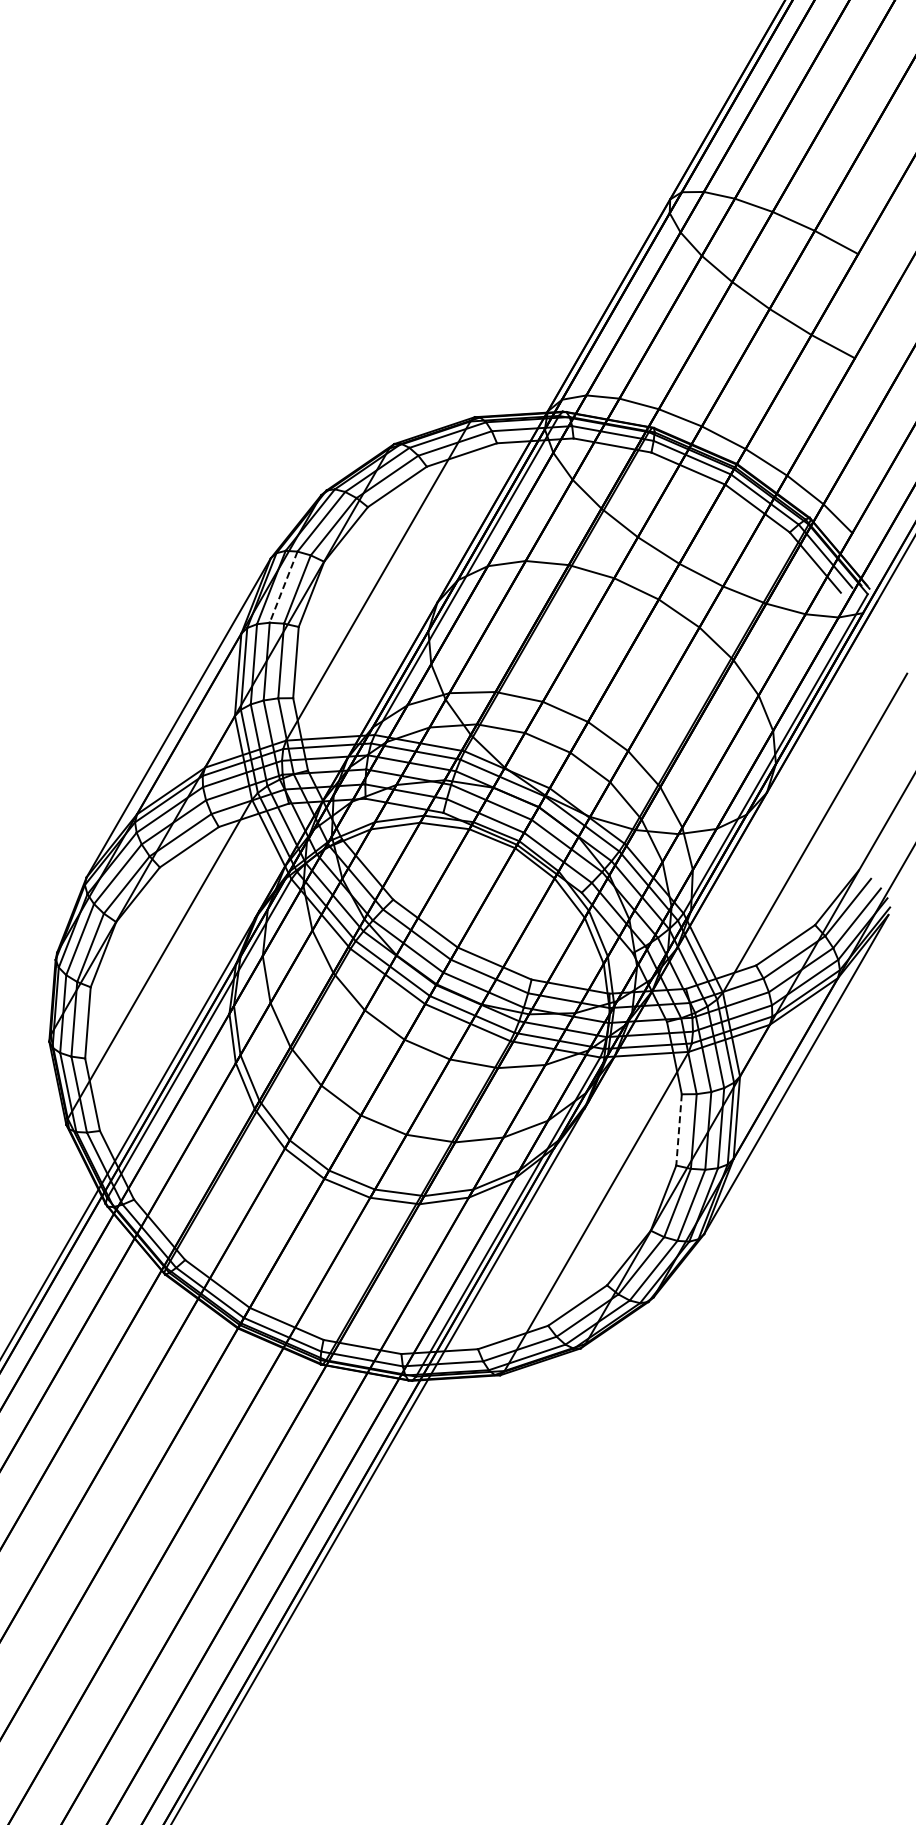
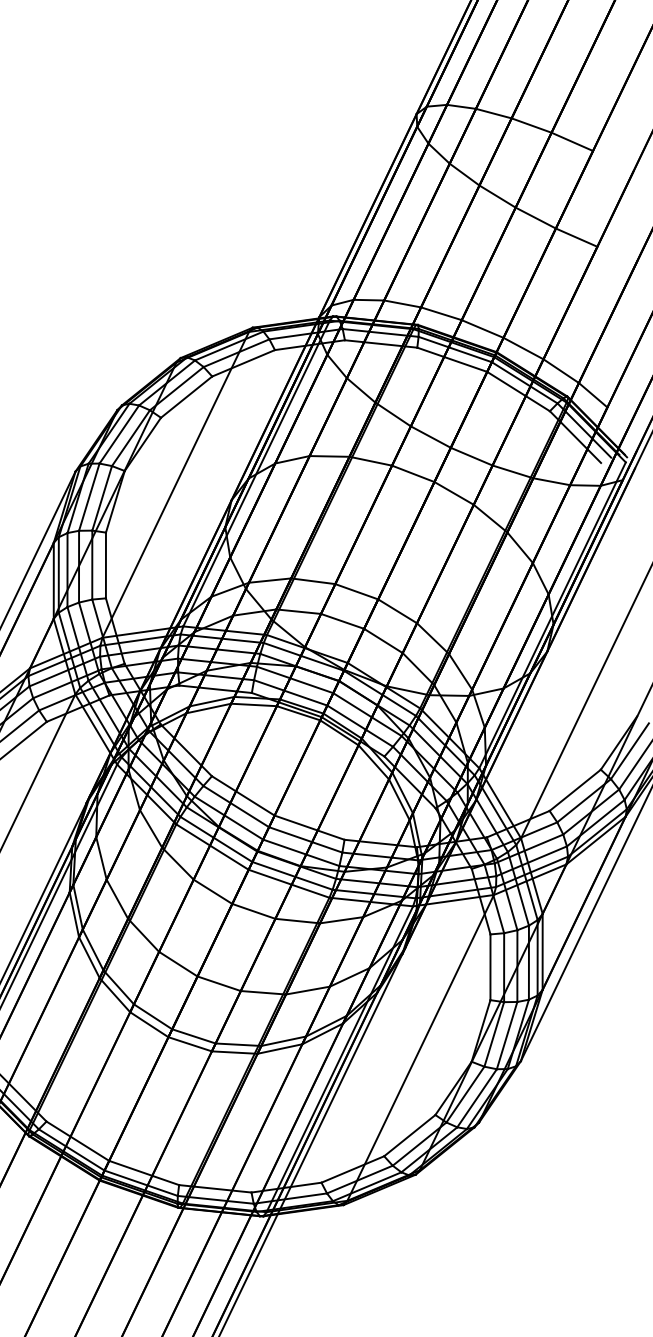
line: (283, 587) -> (89, 497), dashed -> solid
line: (679, 1129) -> (490, 966), dashed -> solid

